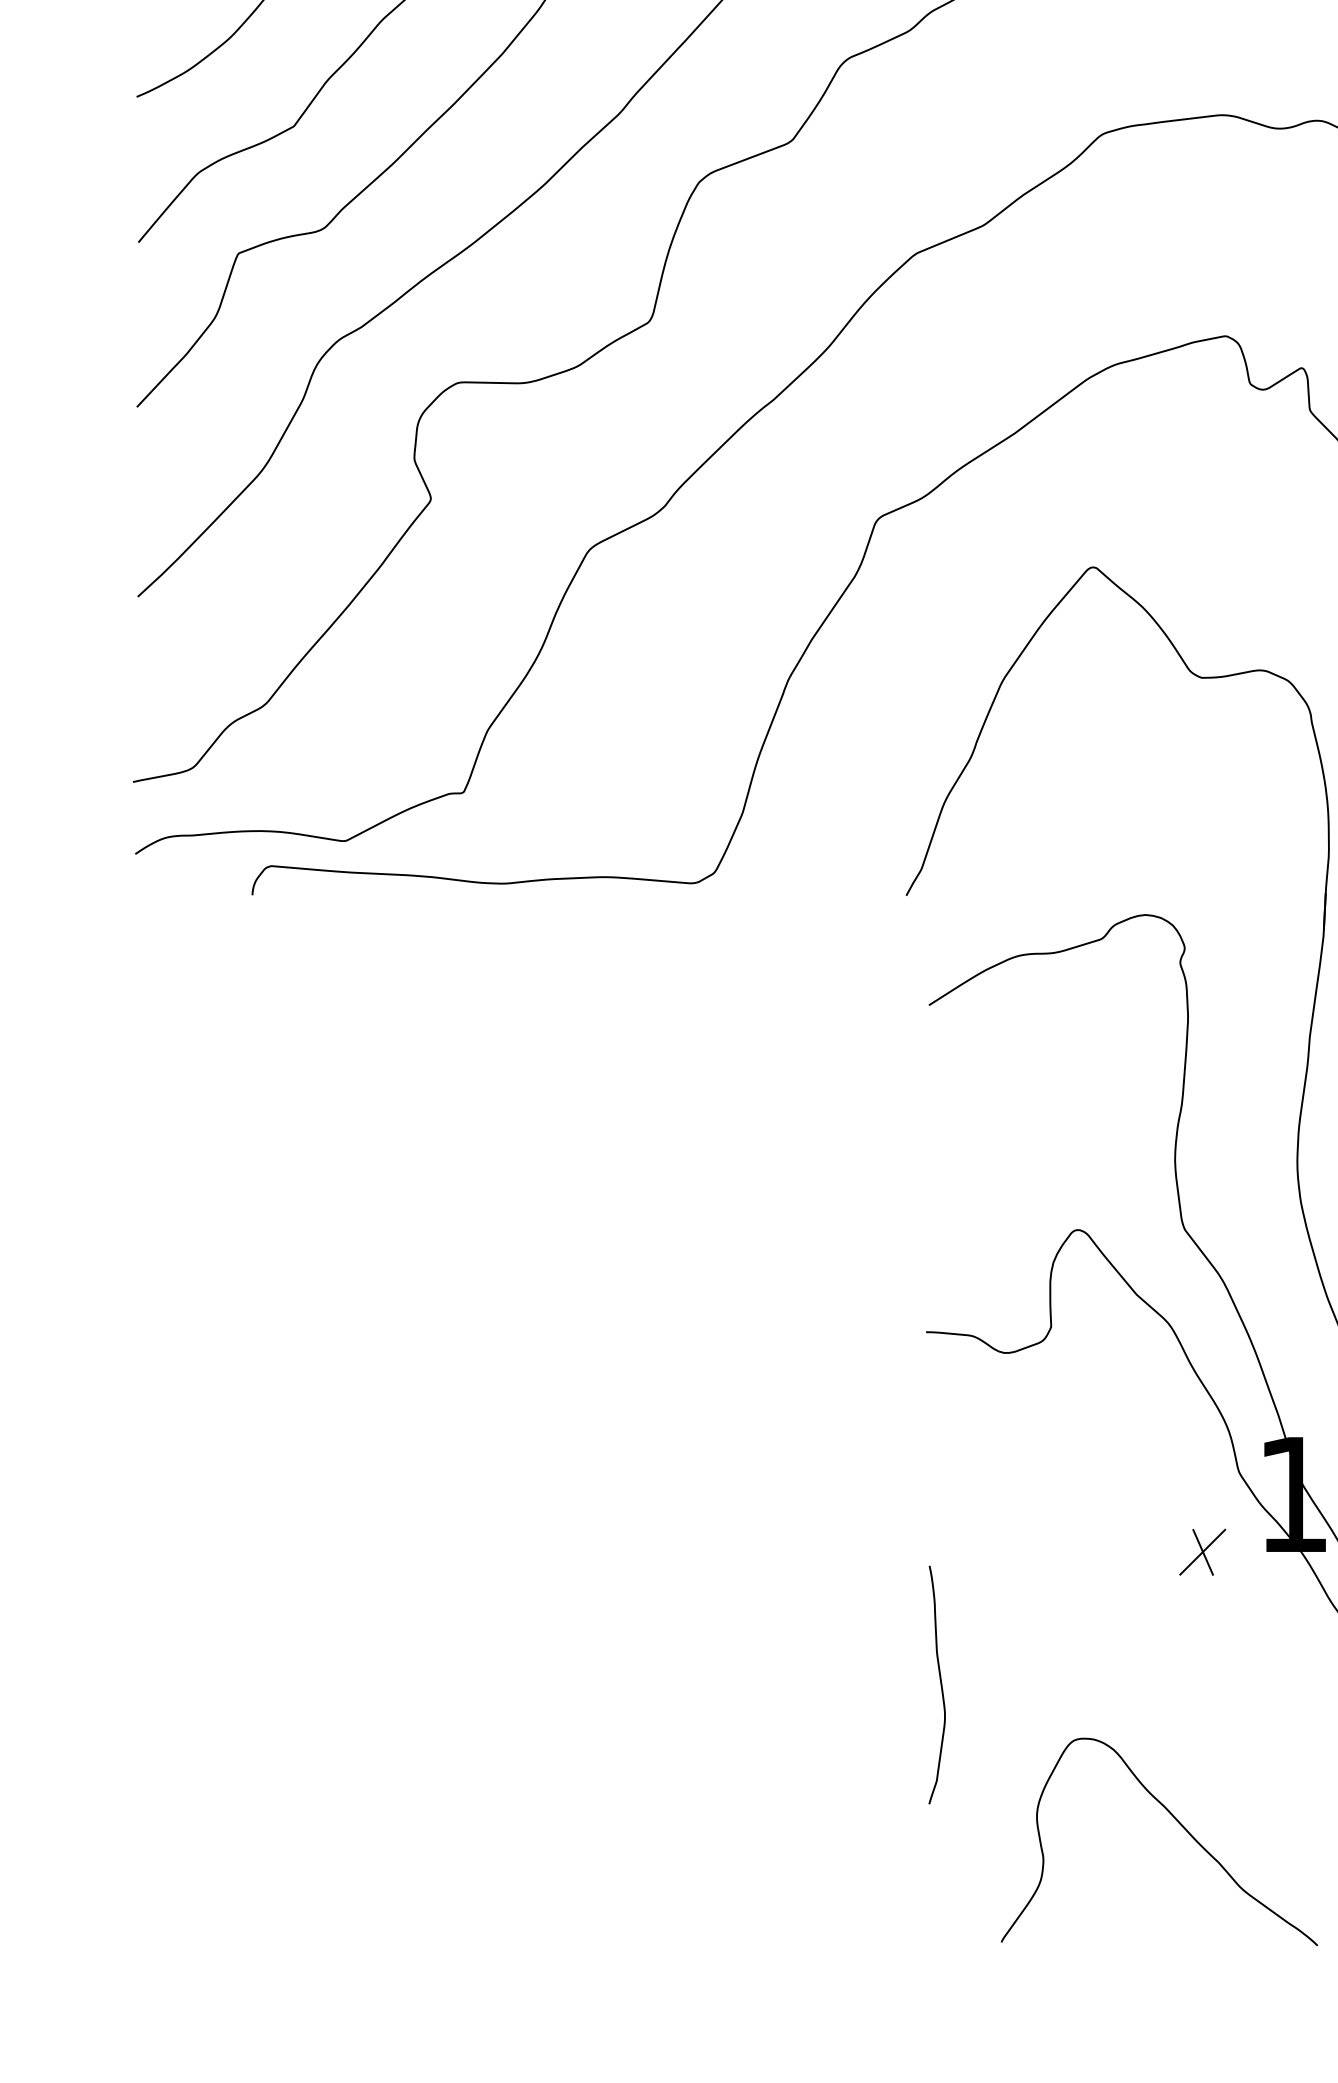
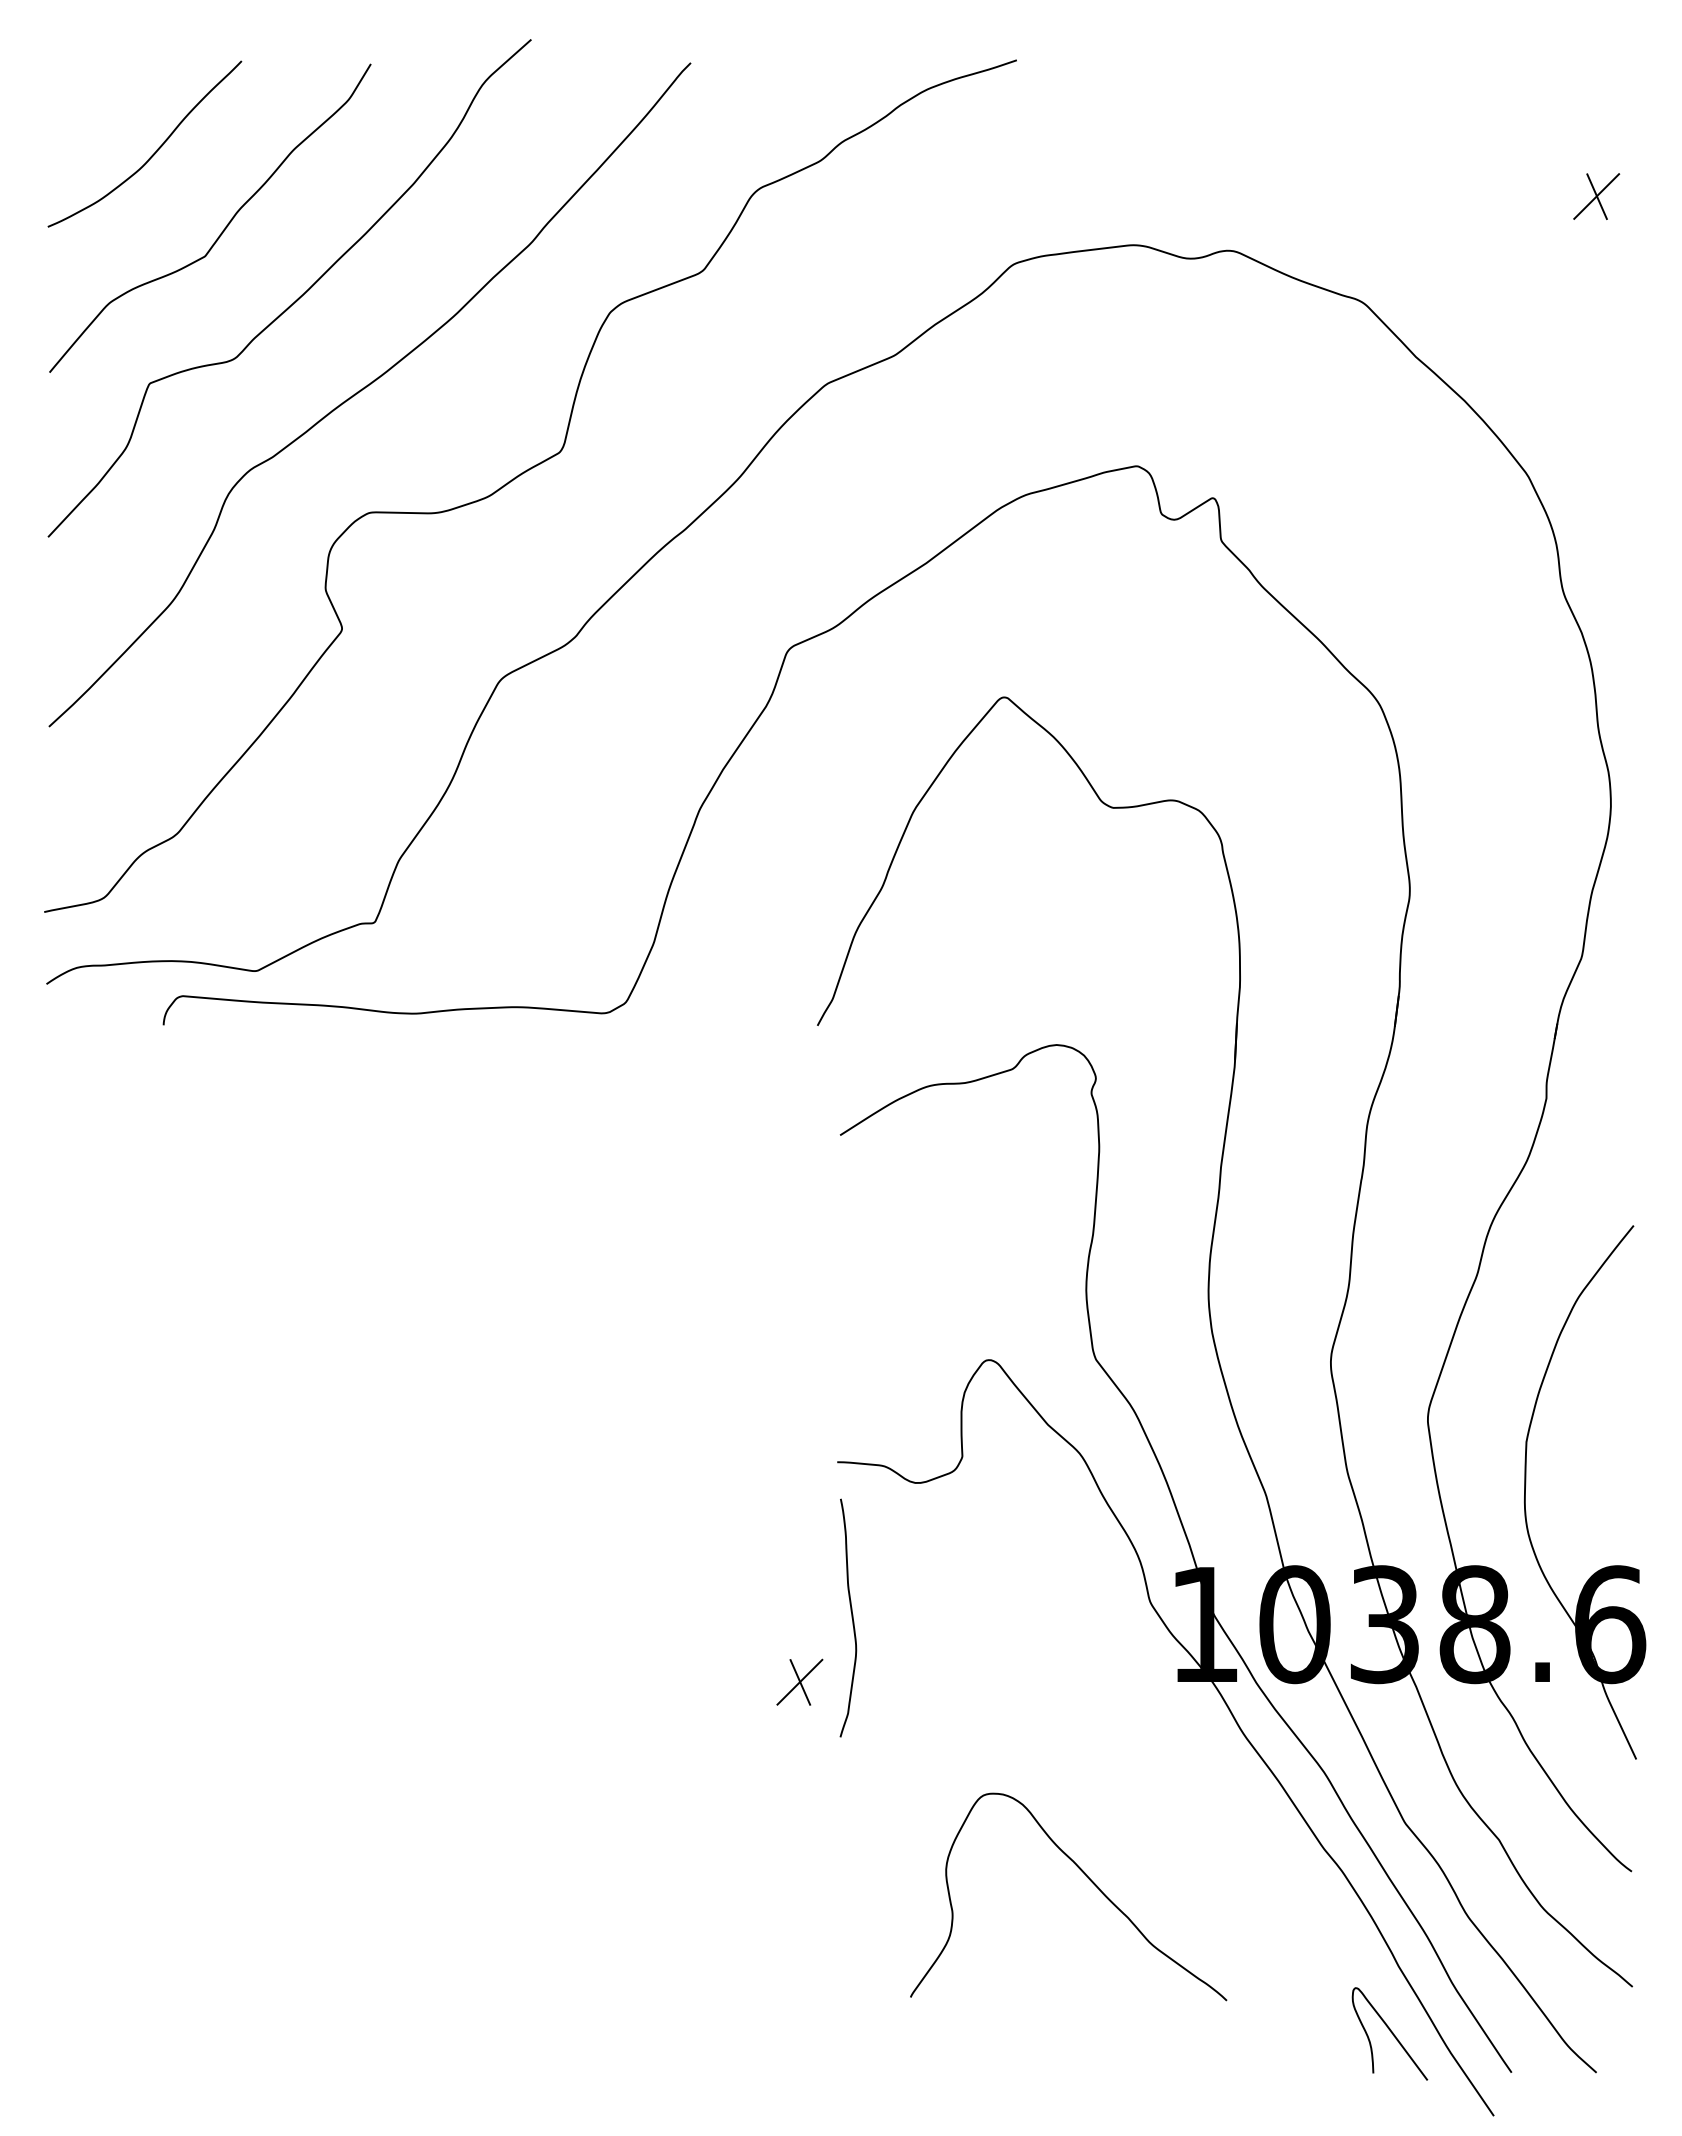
part: (1202, 1551) -> (799, 1681), moved
curve: (940, 1684) -> (851, 1617), moved
curve: (1179, 1824) -> (1088, 1879), moved

